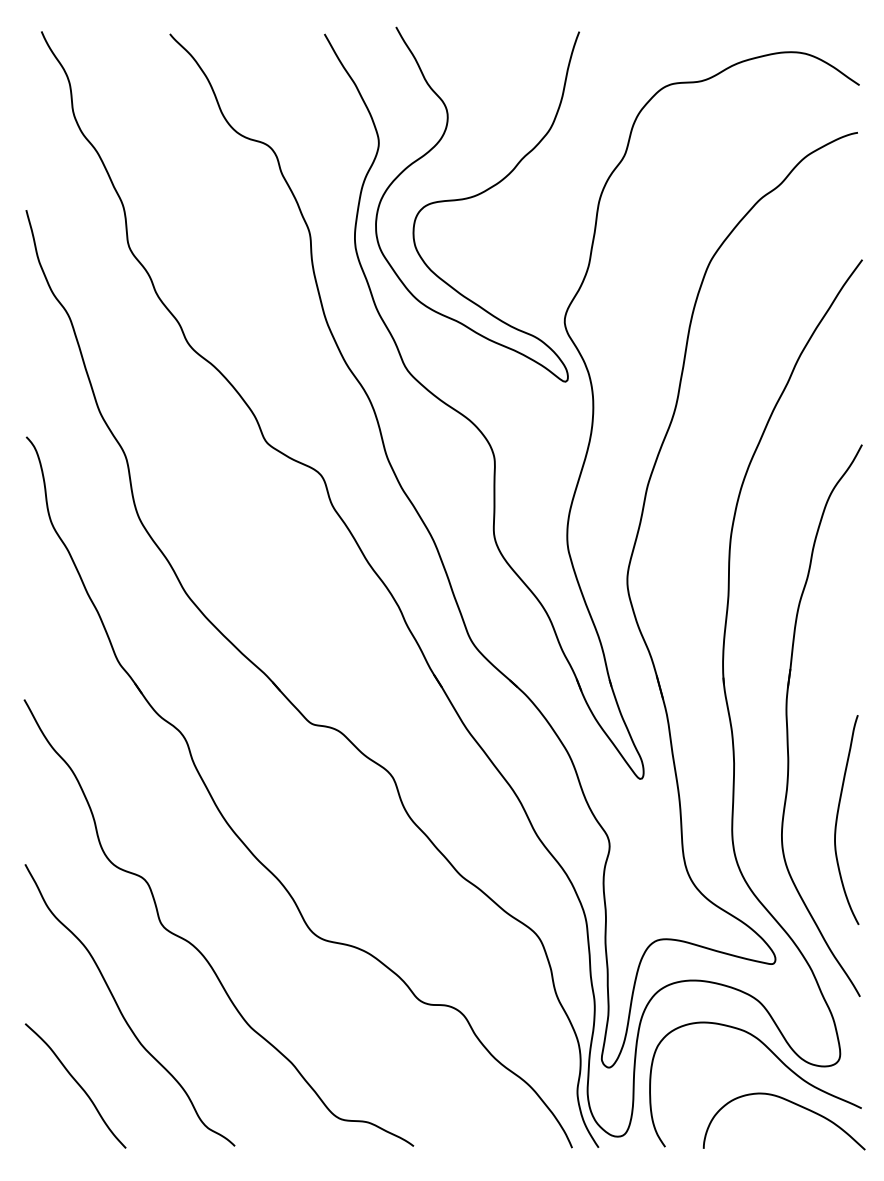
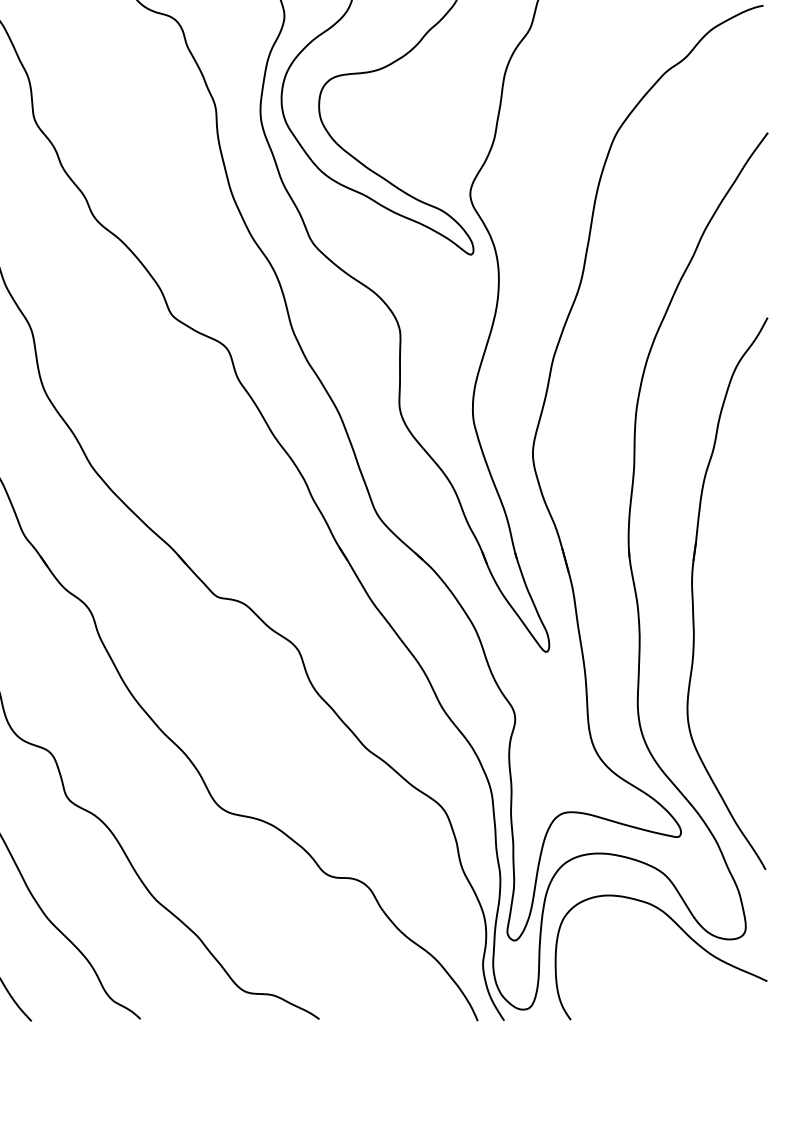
curve: (837, 820) -> (743, 693), removed
curve: (791, 1103) -> (697, 976), removed

